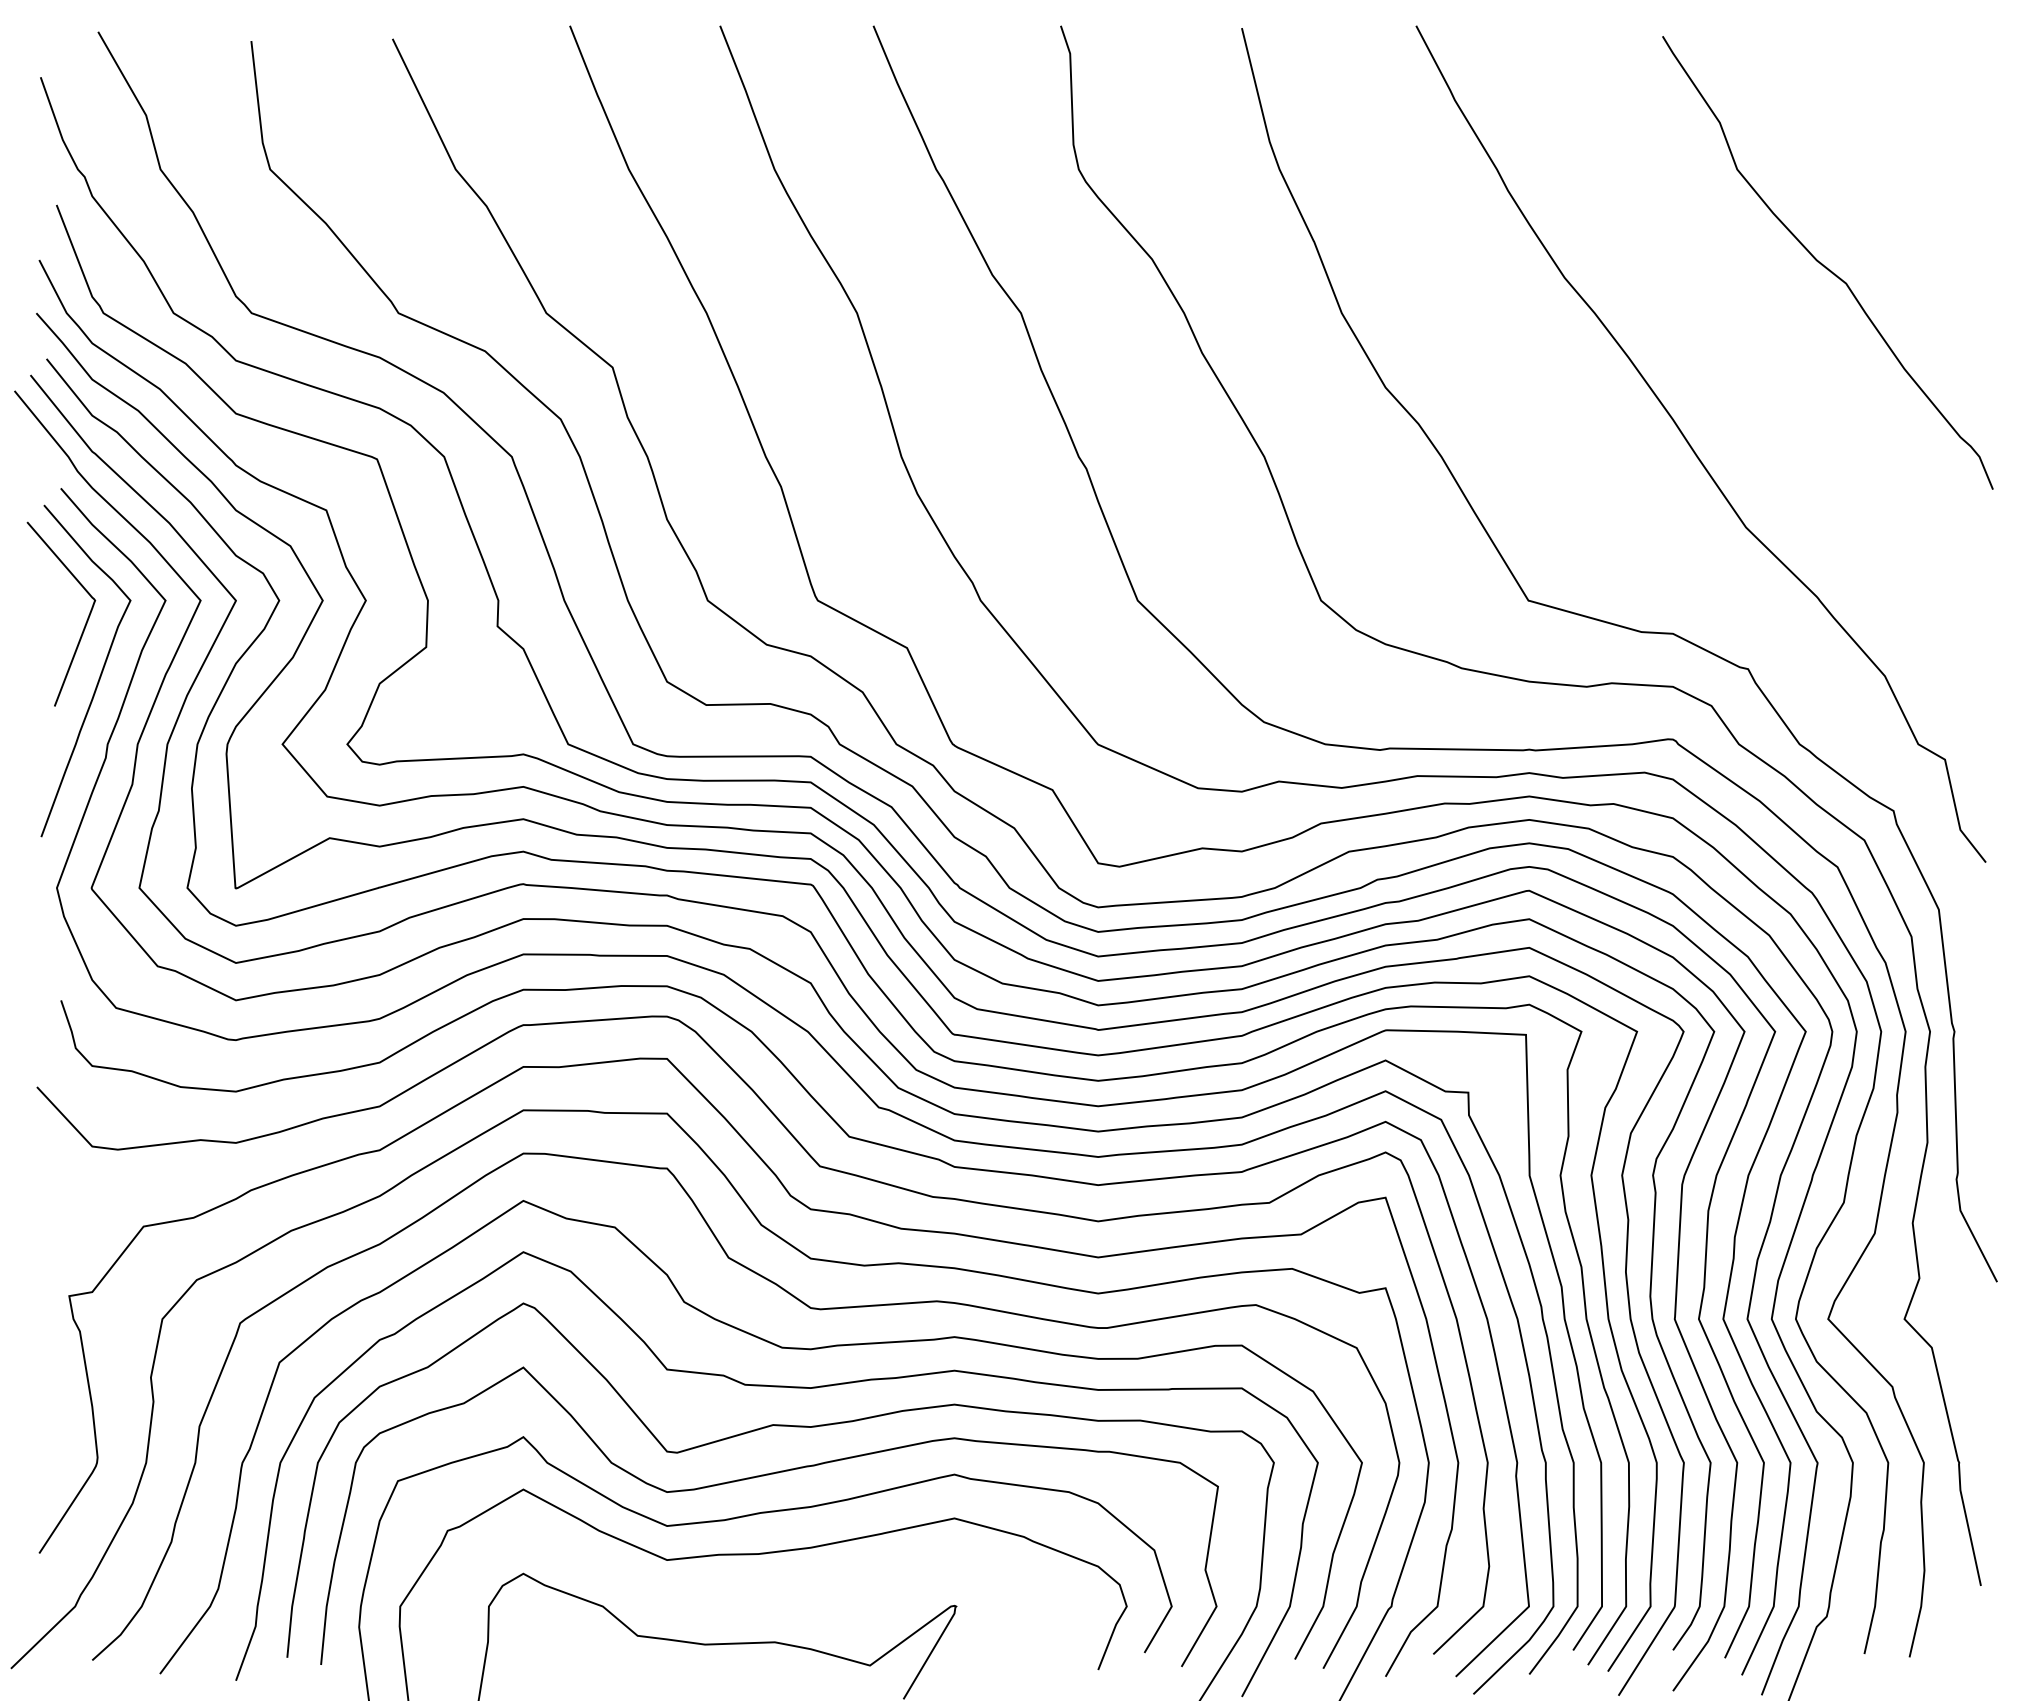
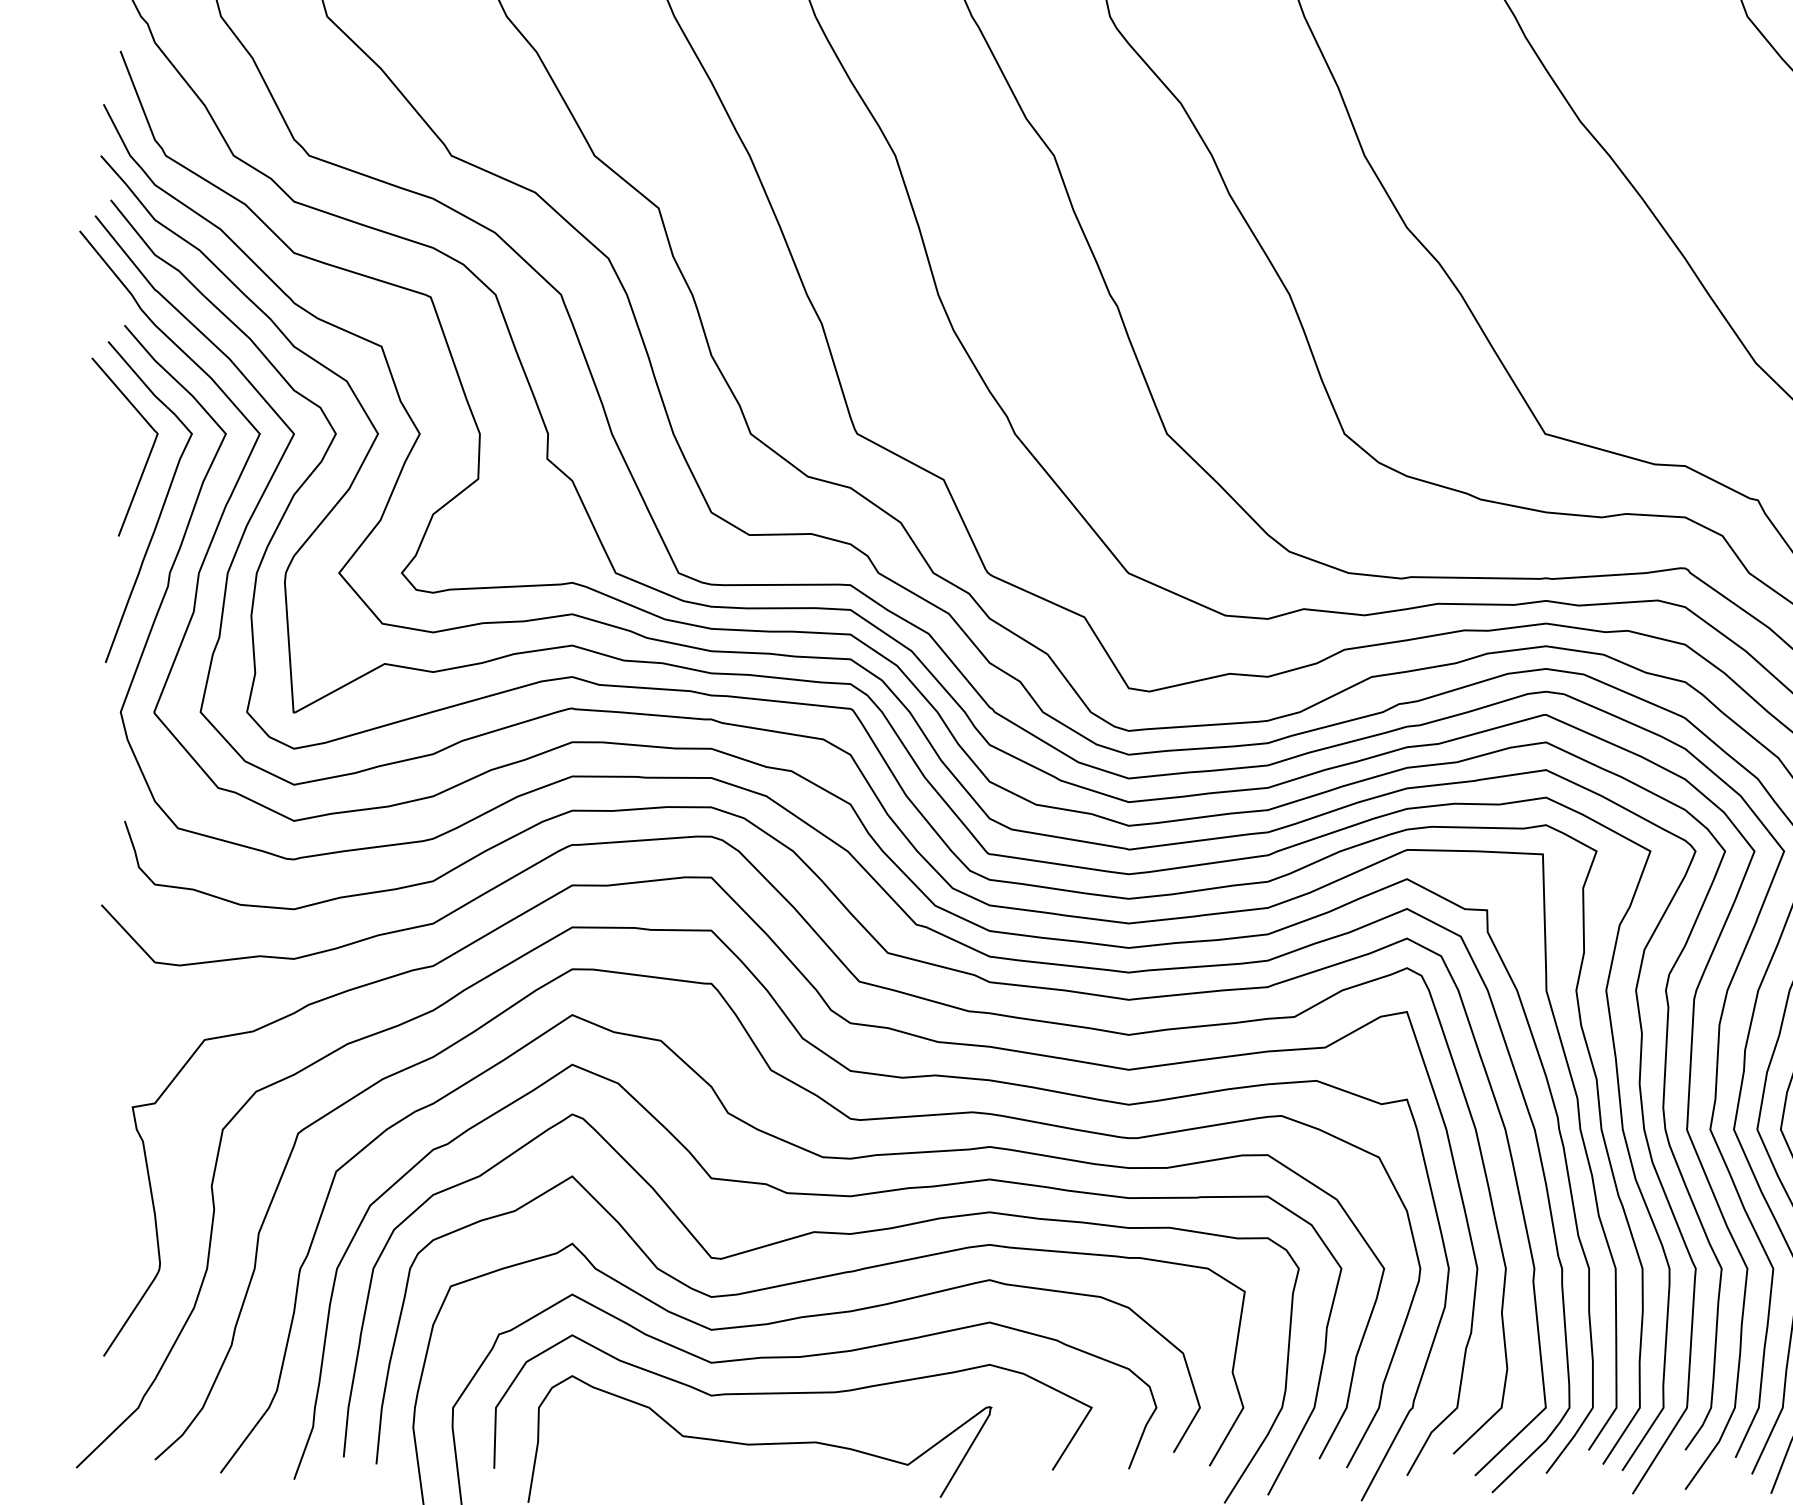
curve: (751, 1592) -> (793, 1394), added

